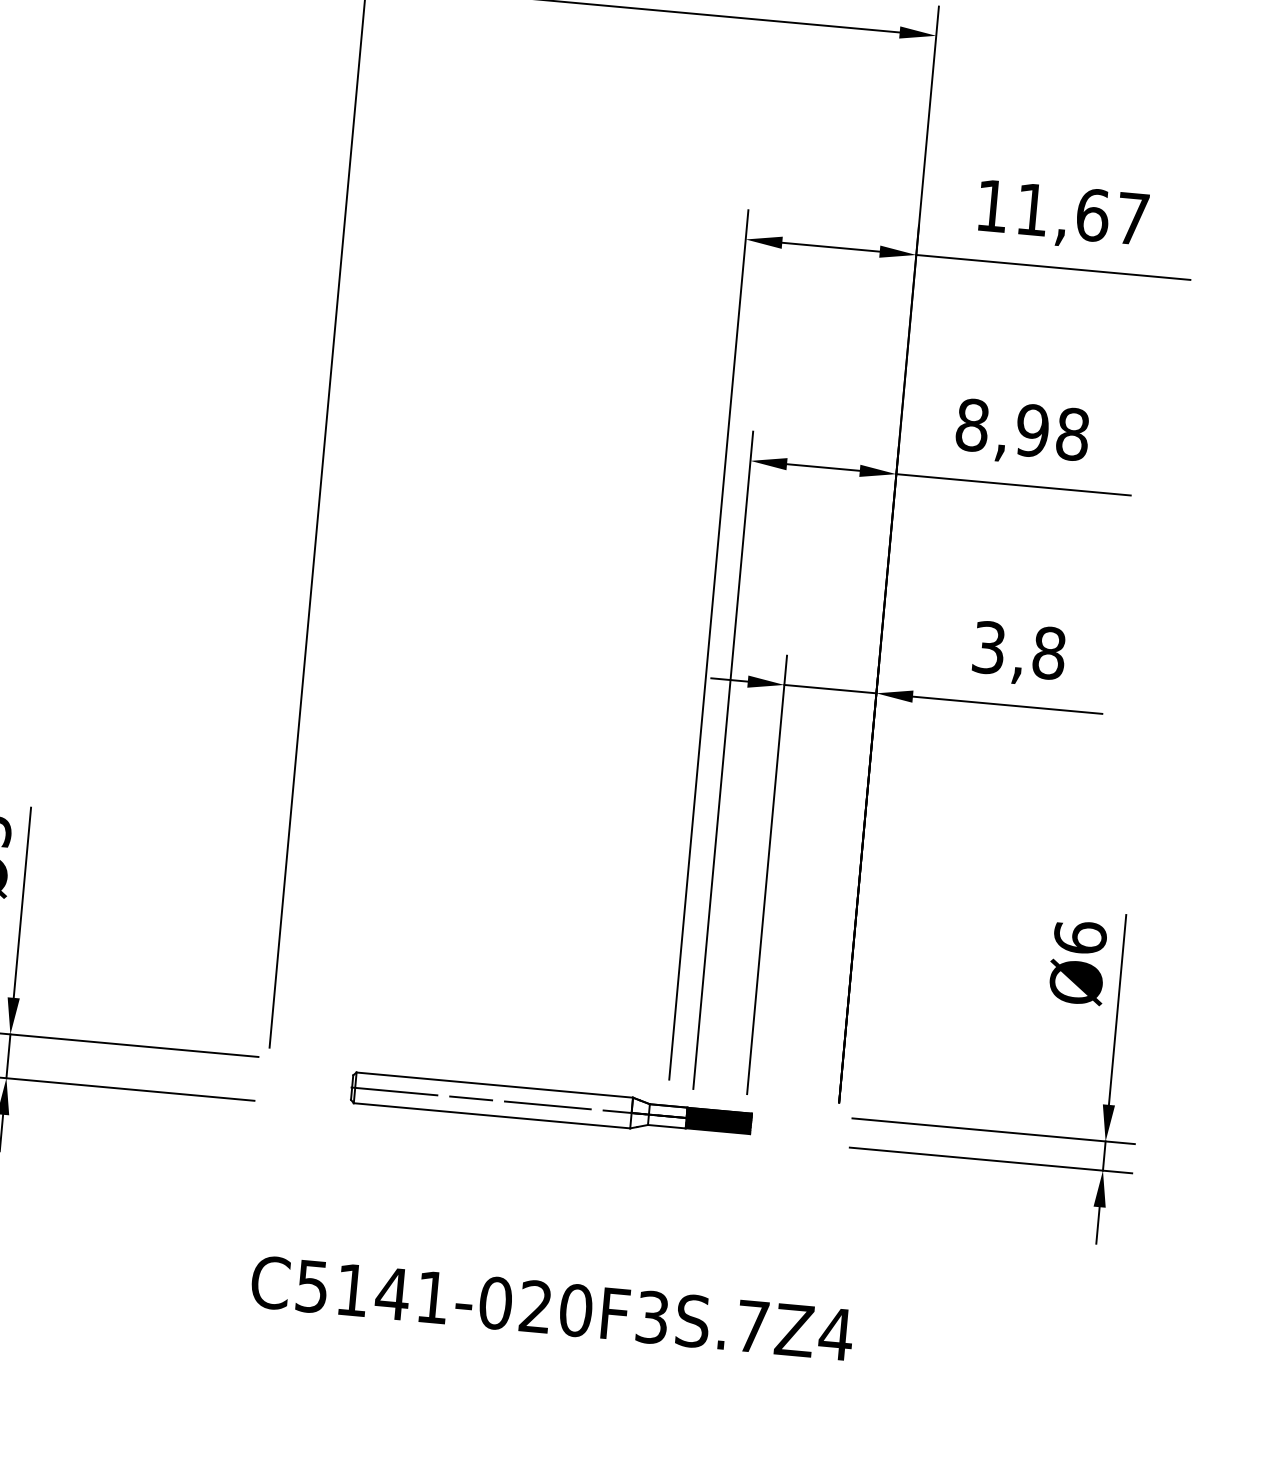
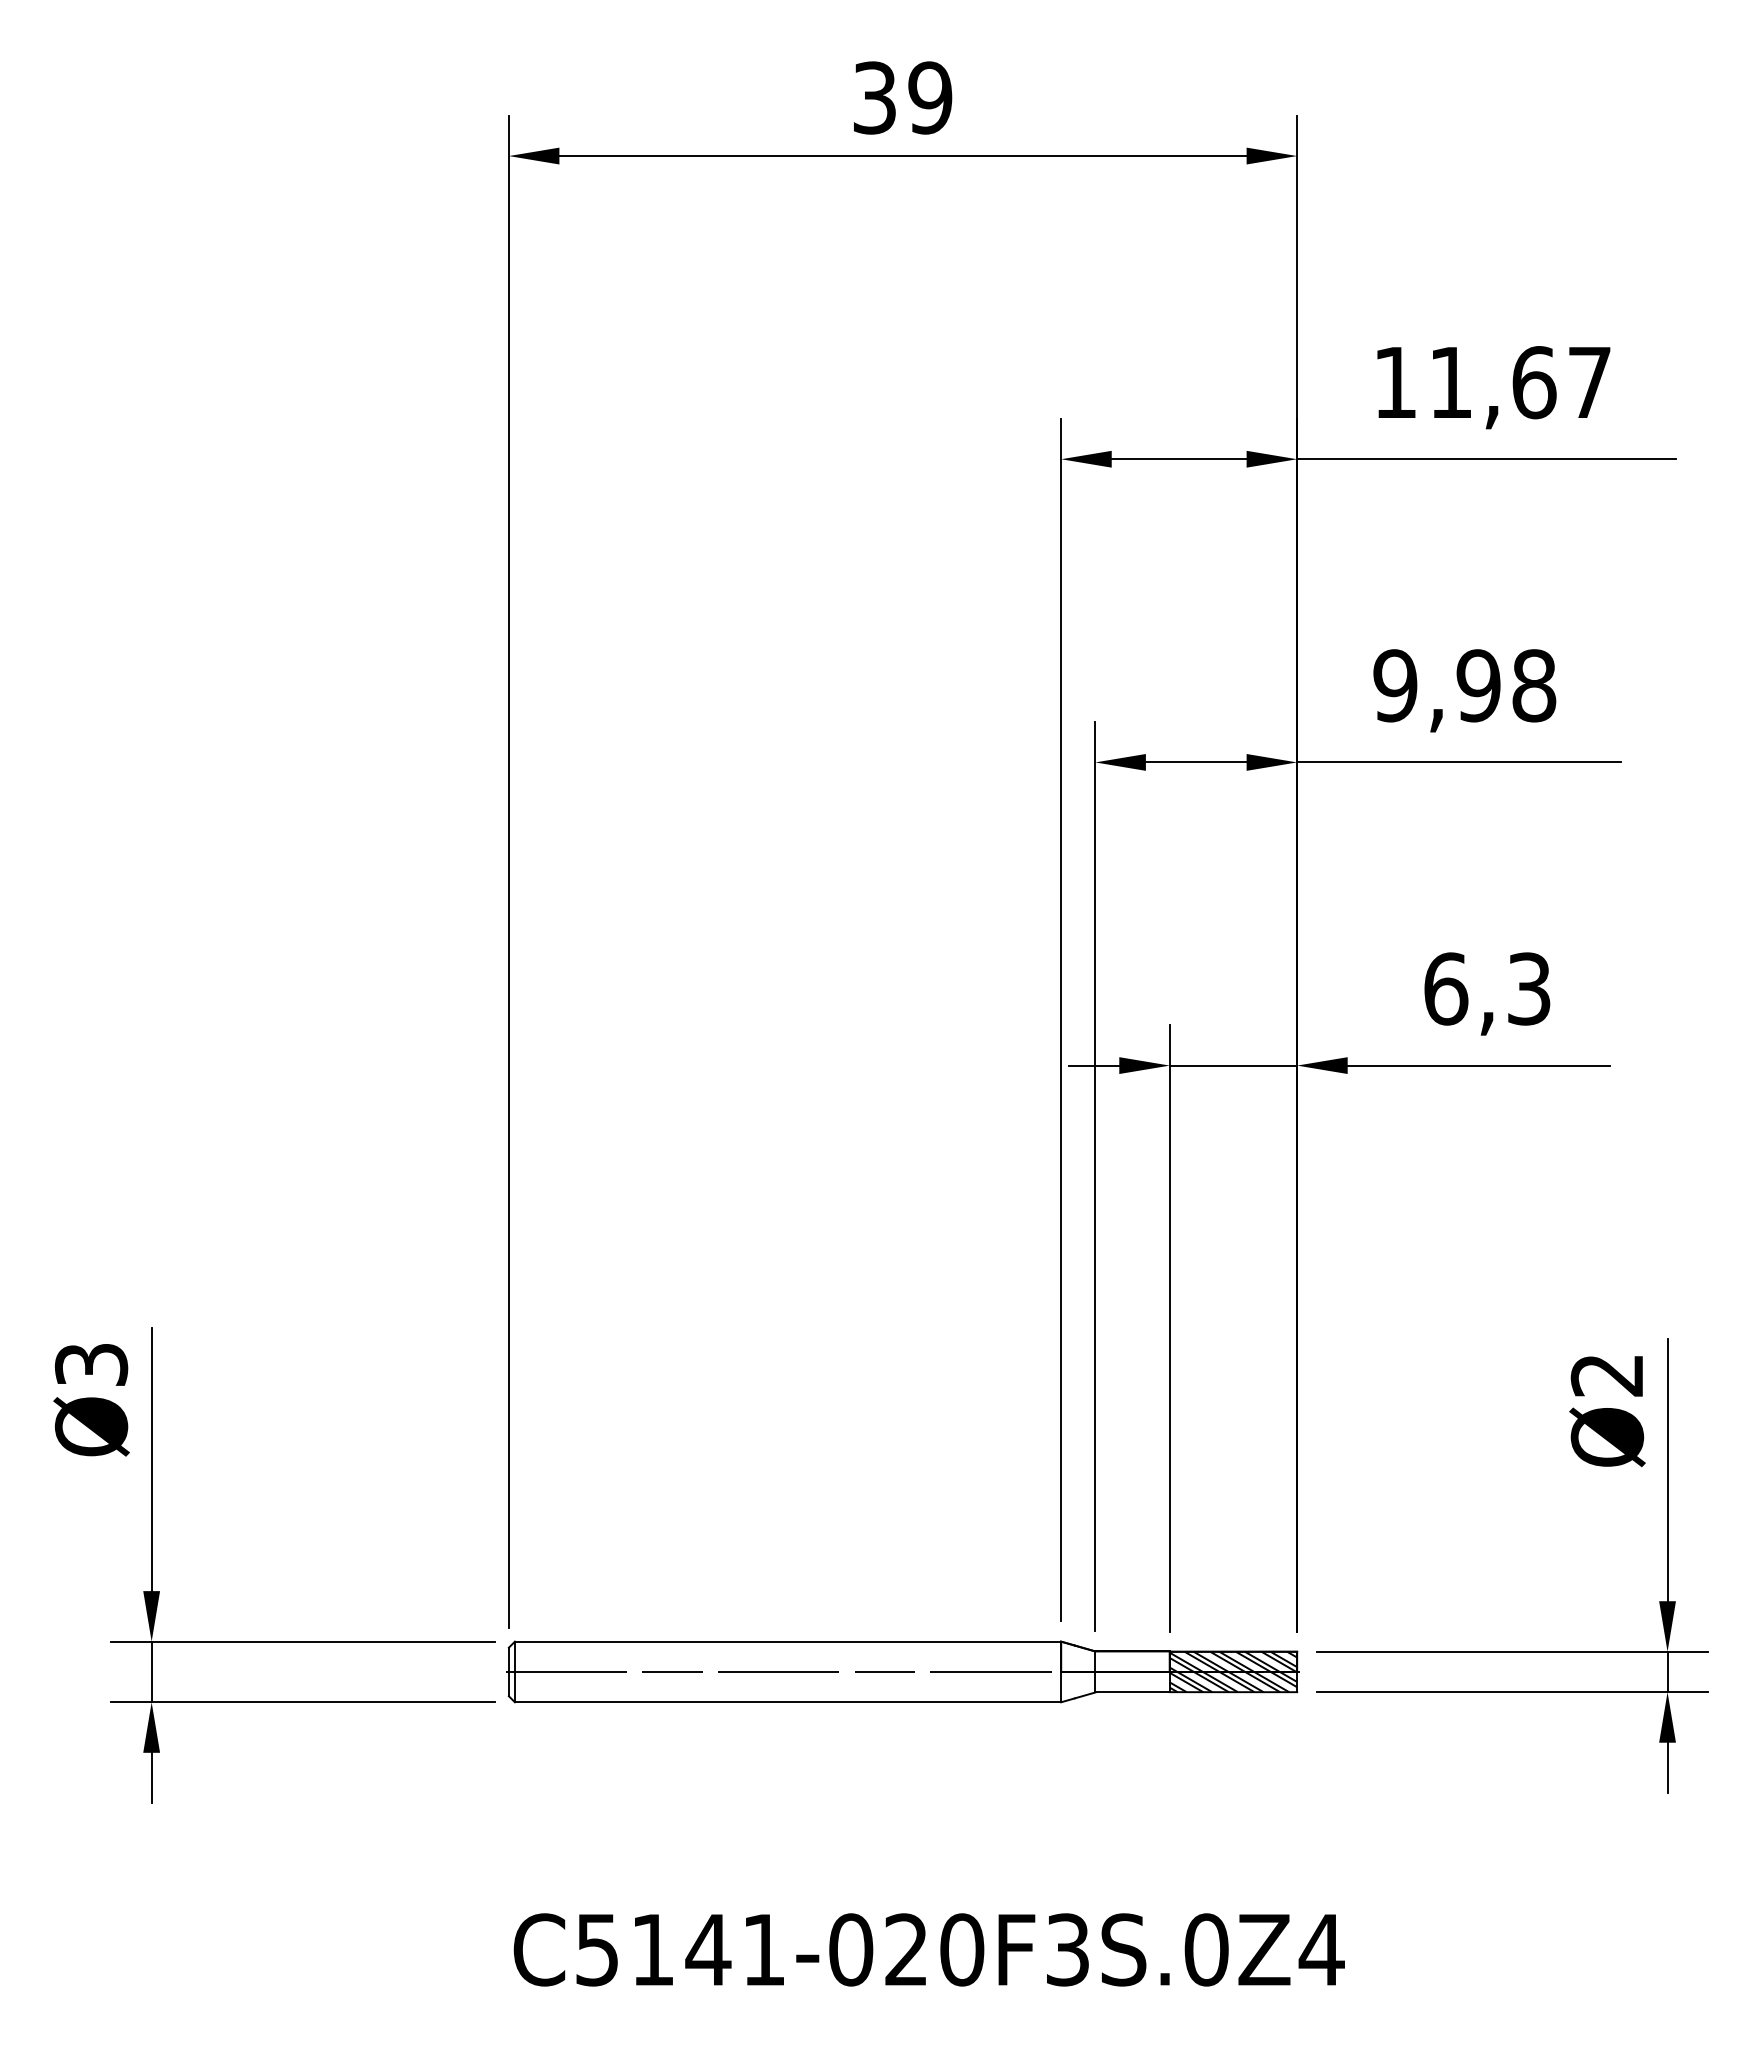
text: (972, 425) -> (1395, 685), 8,98 -> 9,98
text: (1019, 650) -> (1487, 988), 3,8 -> 6,3
text: (1080, 937) -> (1607, 1374), Ø6 -> Ø2
part: (551, 1105) -> (902, 1671), size x1.43
text: (752, 1326) -> (1206, 1949), C5141-020F3S.7Z4 -> C5141-020F3S.0Z4

